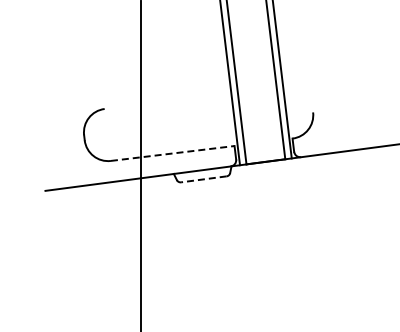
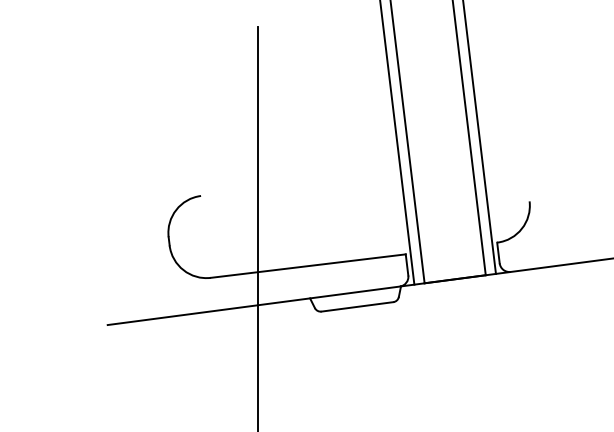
line: (173, 153) -> (309, 266), dashed -> solid
line: (203, 179) -> (356, 307), dashed -> solid

